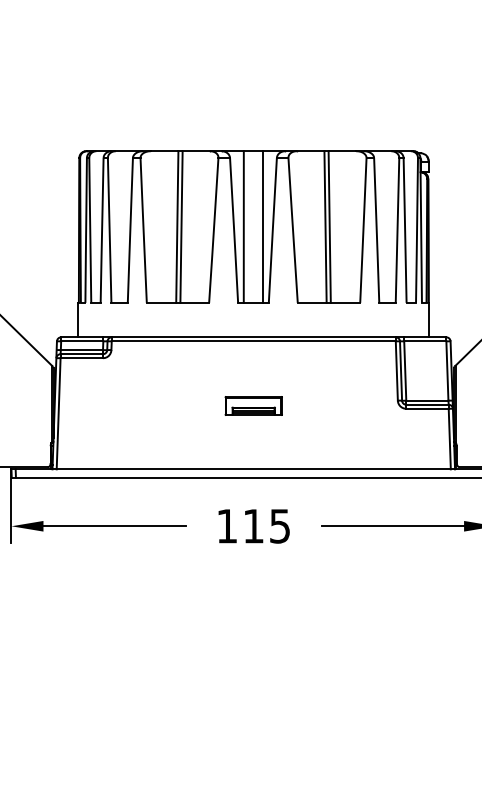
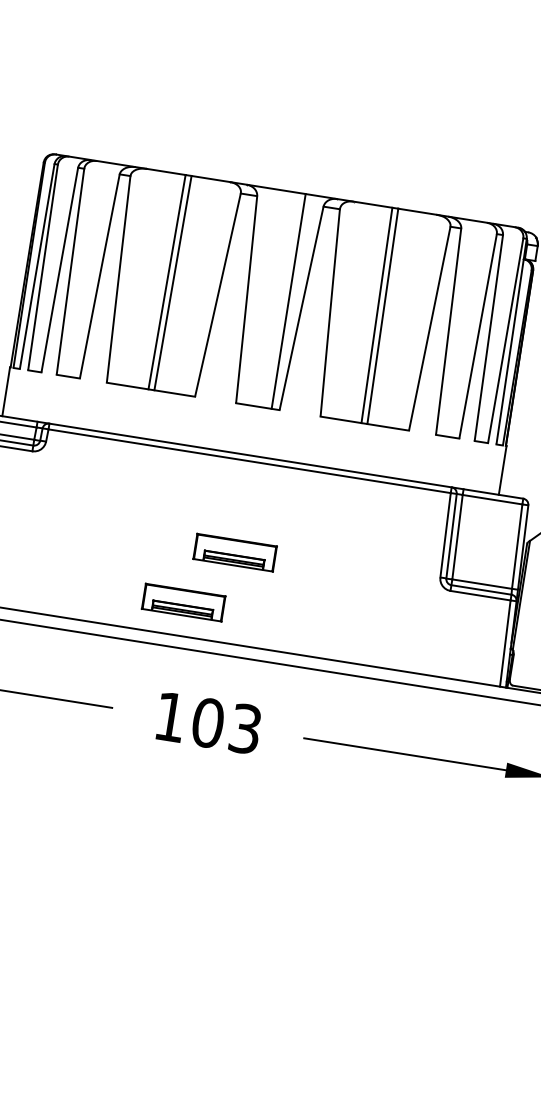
line: (243, 226) -> (260, 296), removed
part: (223, 445) -> (183, 601), added
text: (266, 525) -> (226, 724), 115 -> 103

